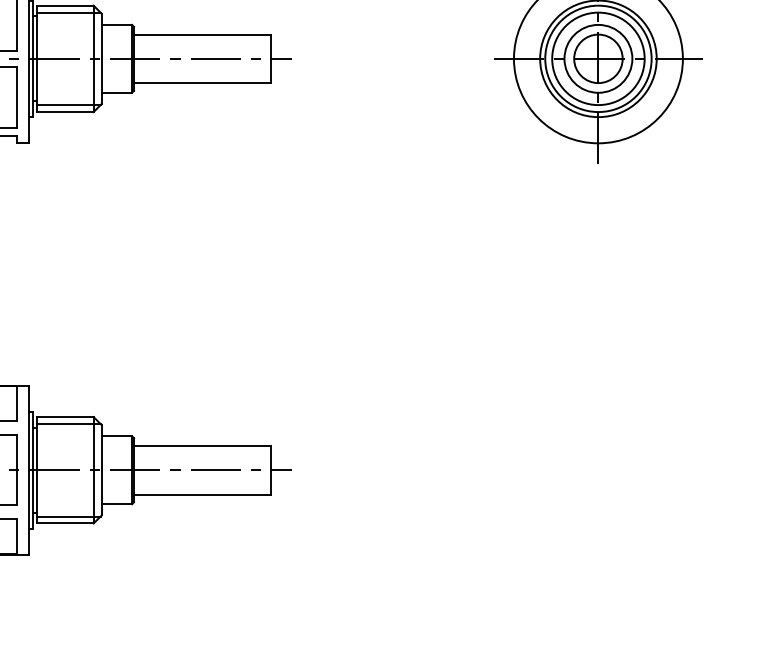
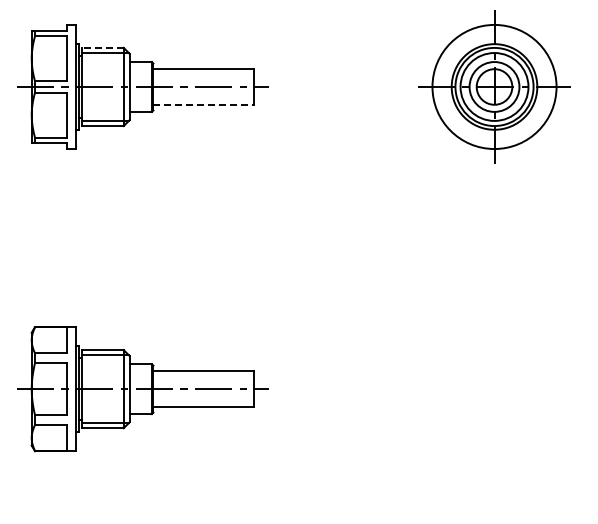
line: (64, 5) -> (102, 47), solid -> dashed
line: (203, 82) -> (204, 104), solid -> dashed

